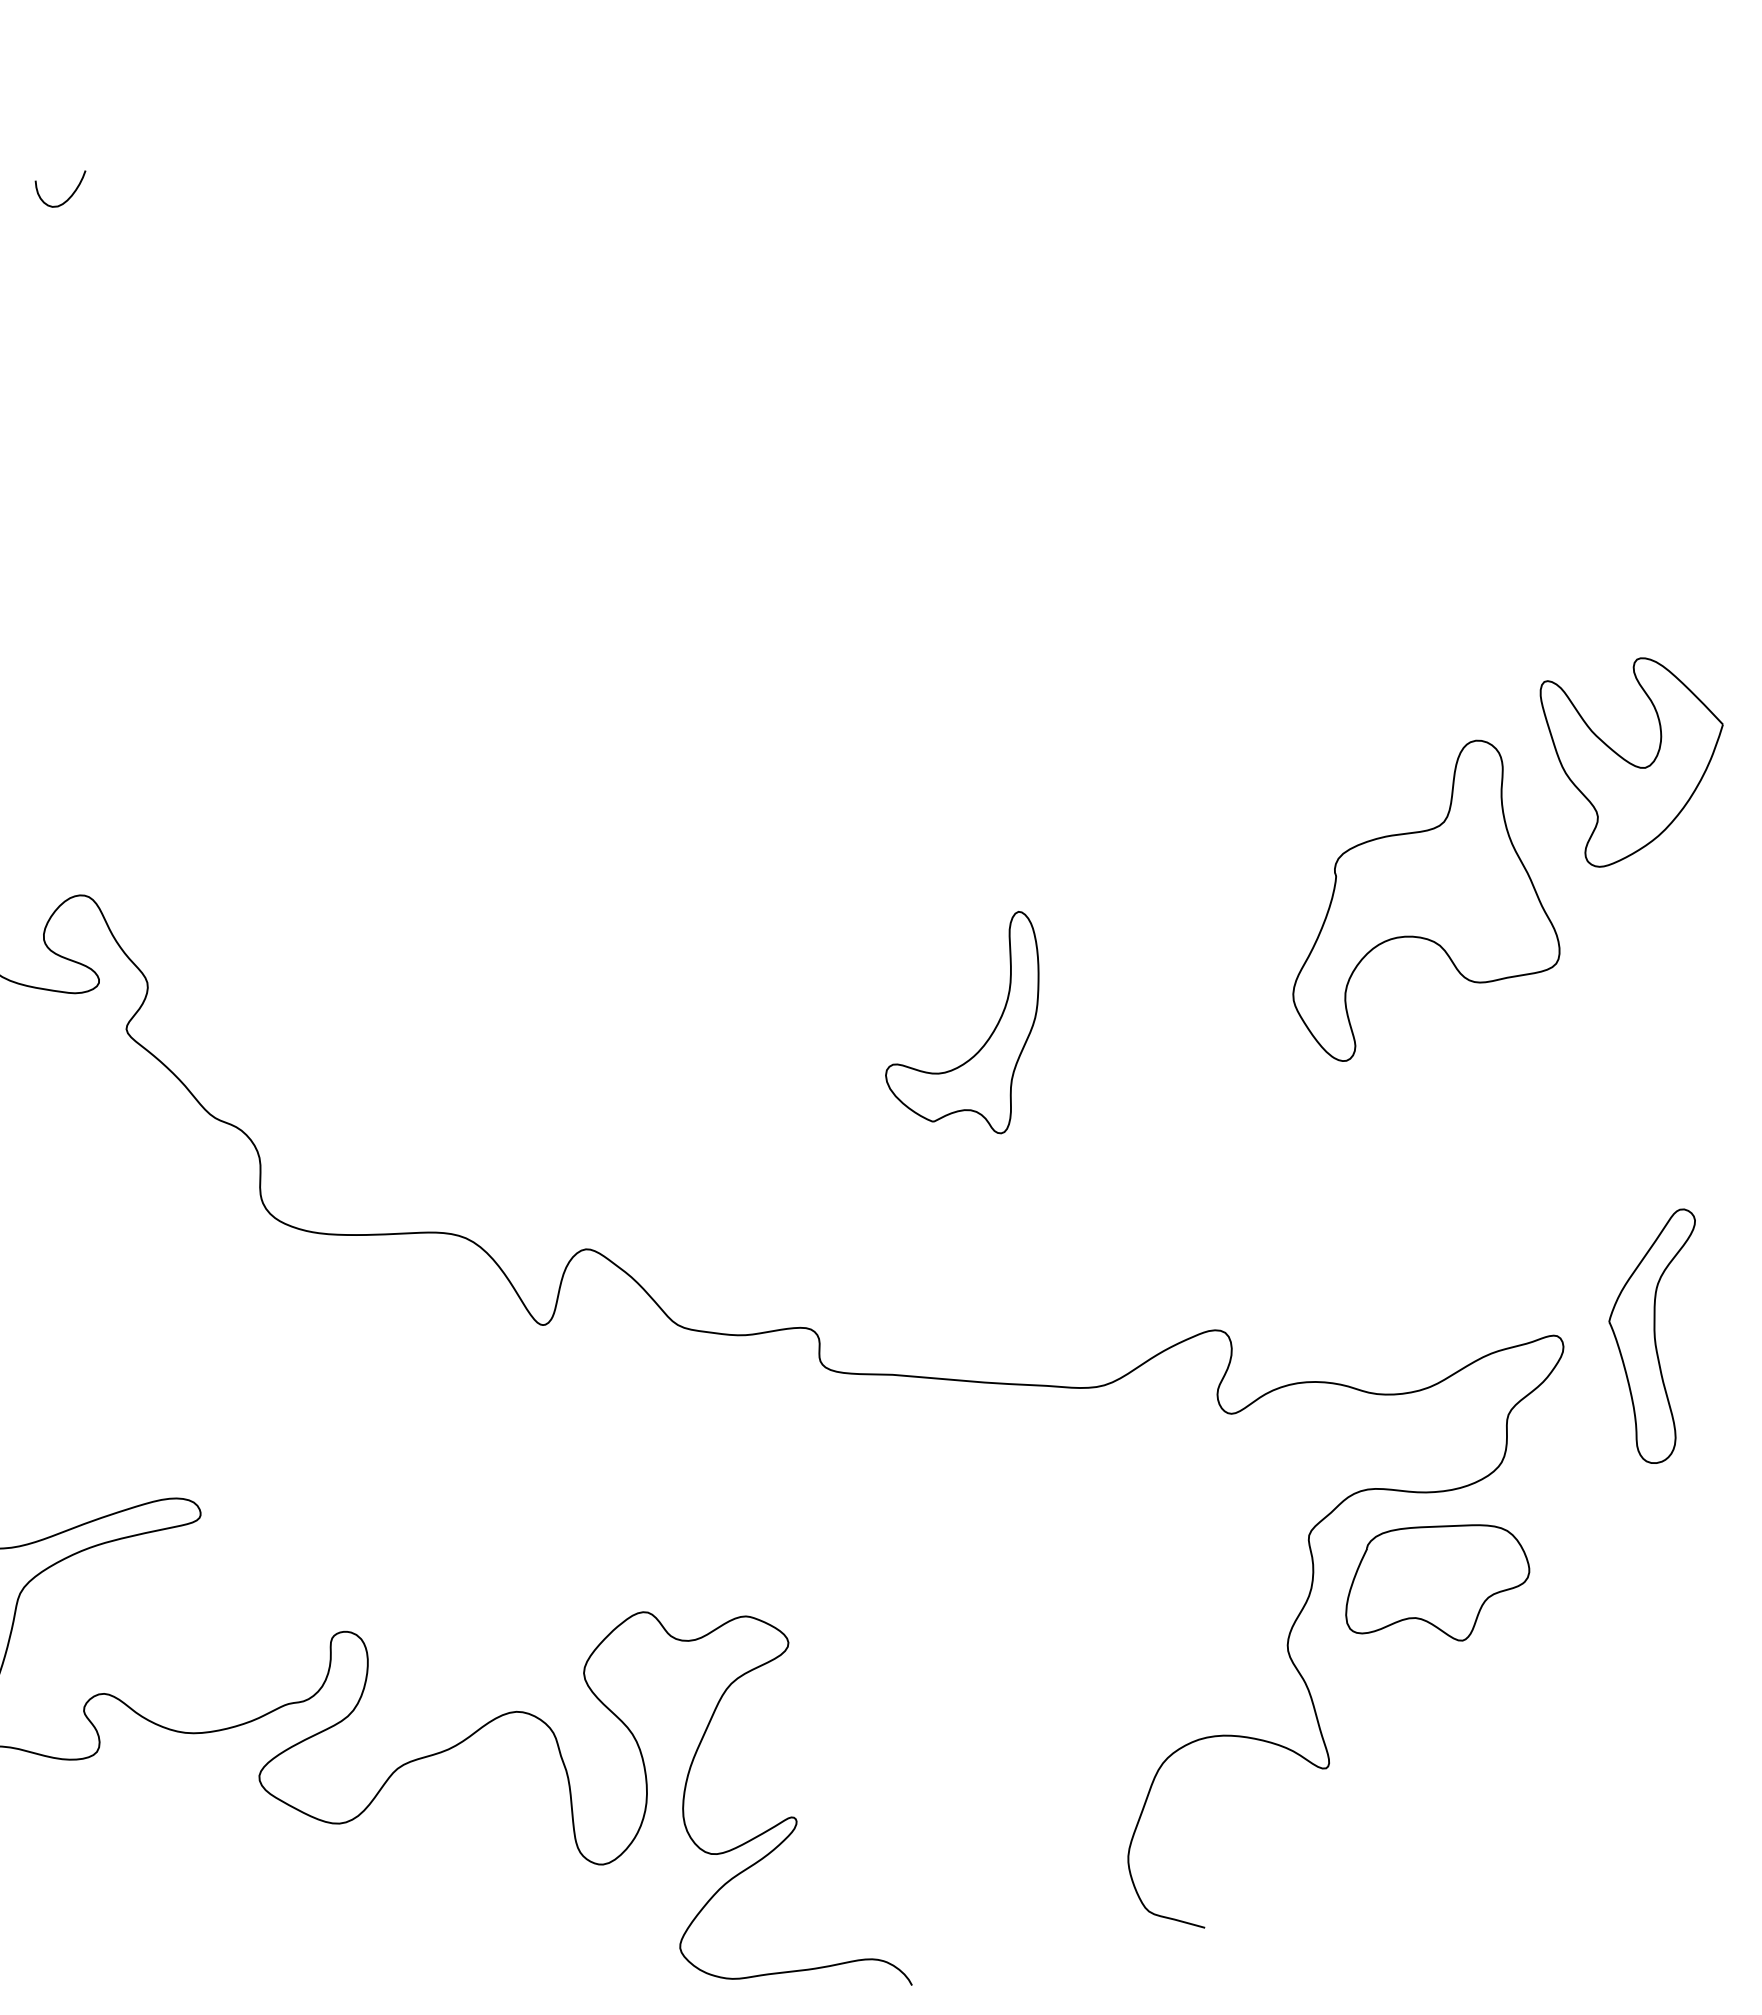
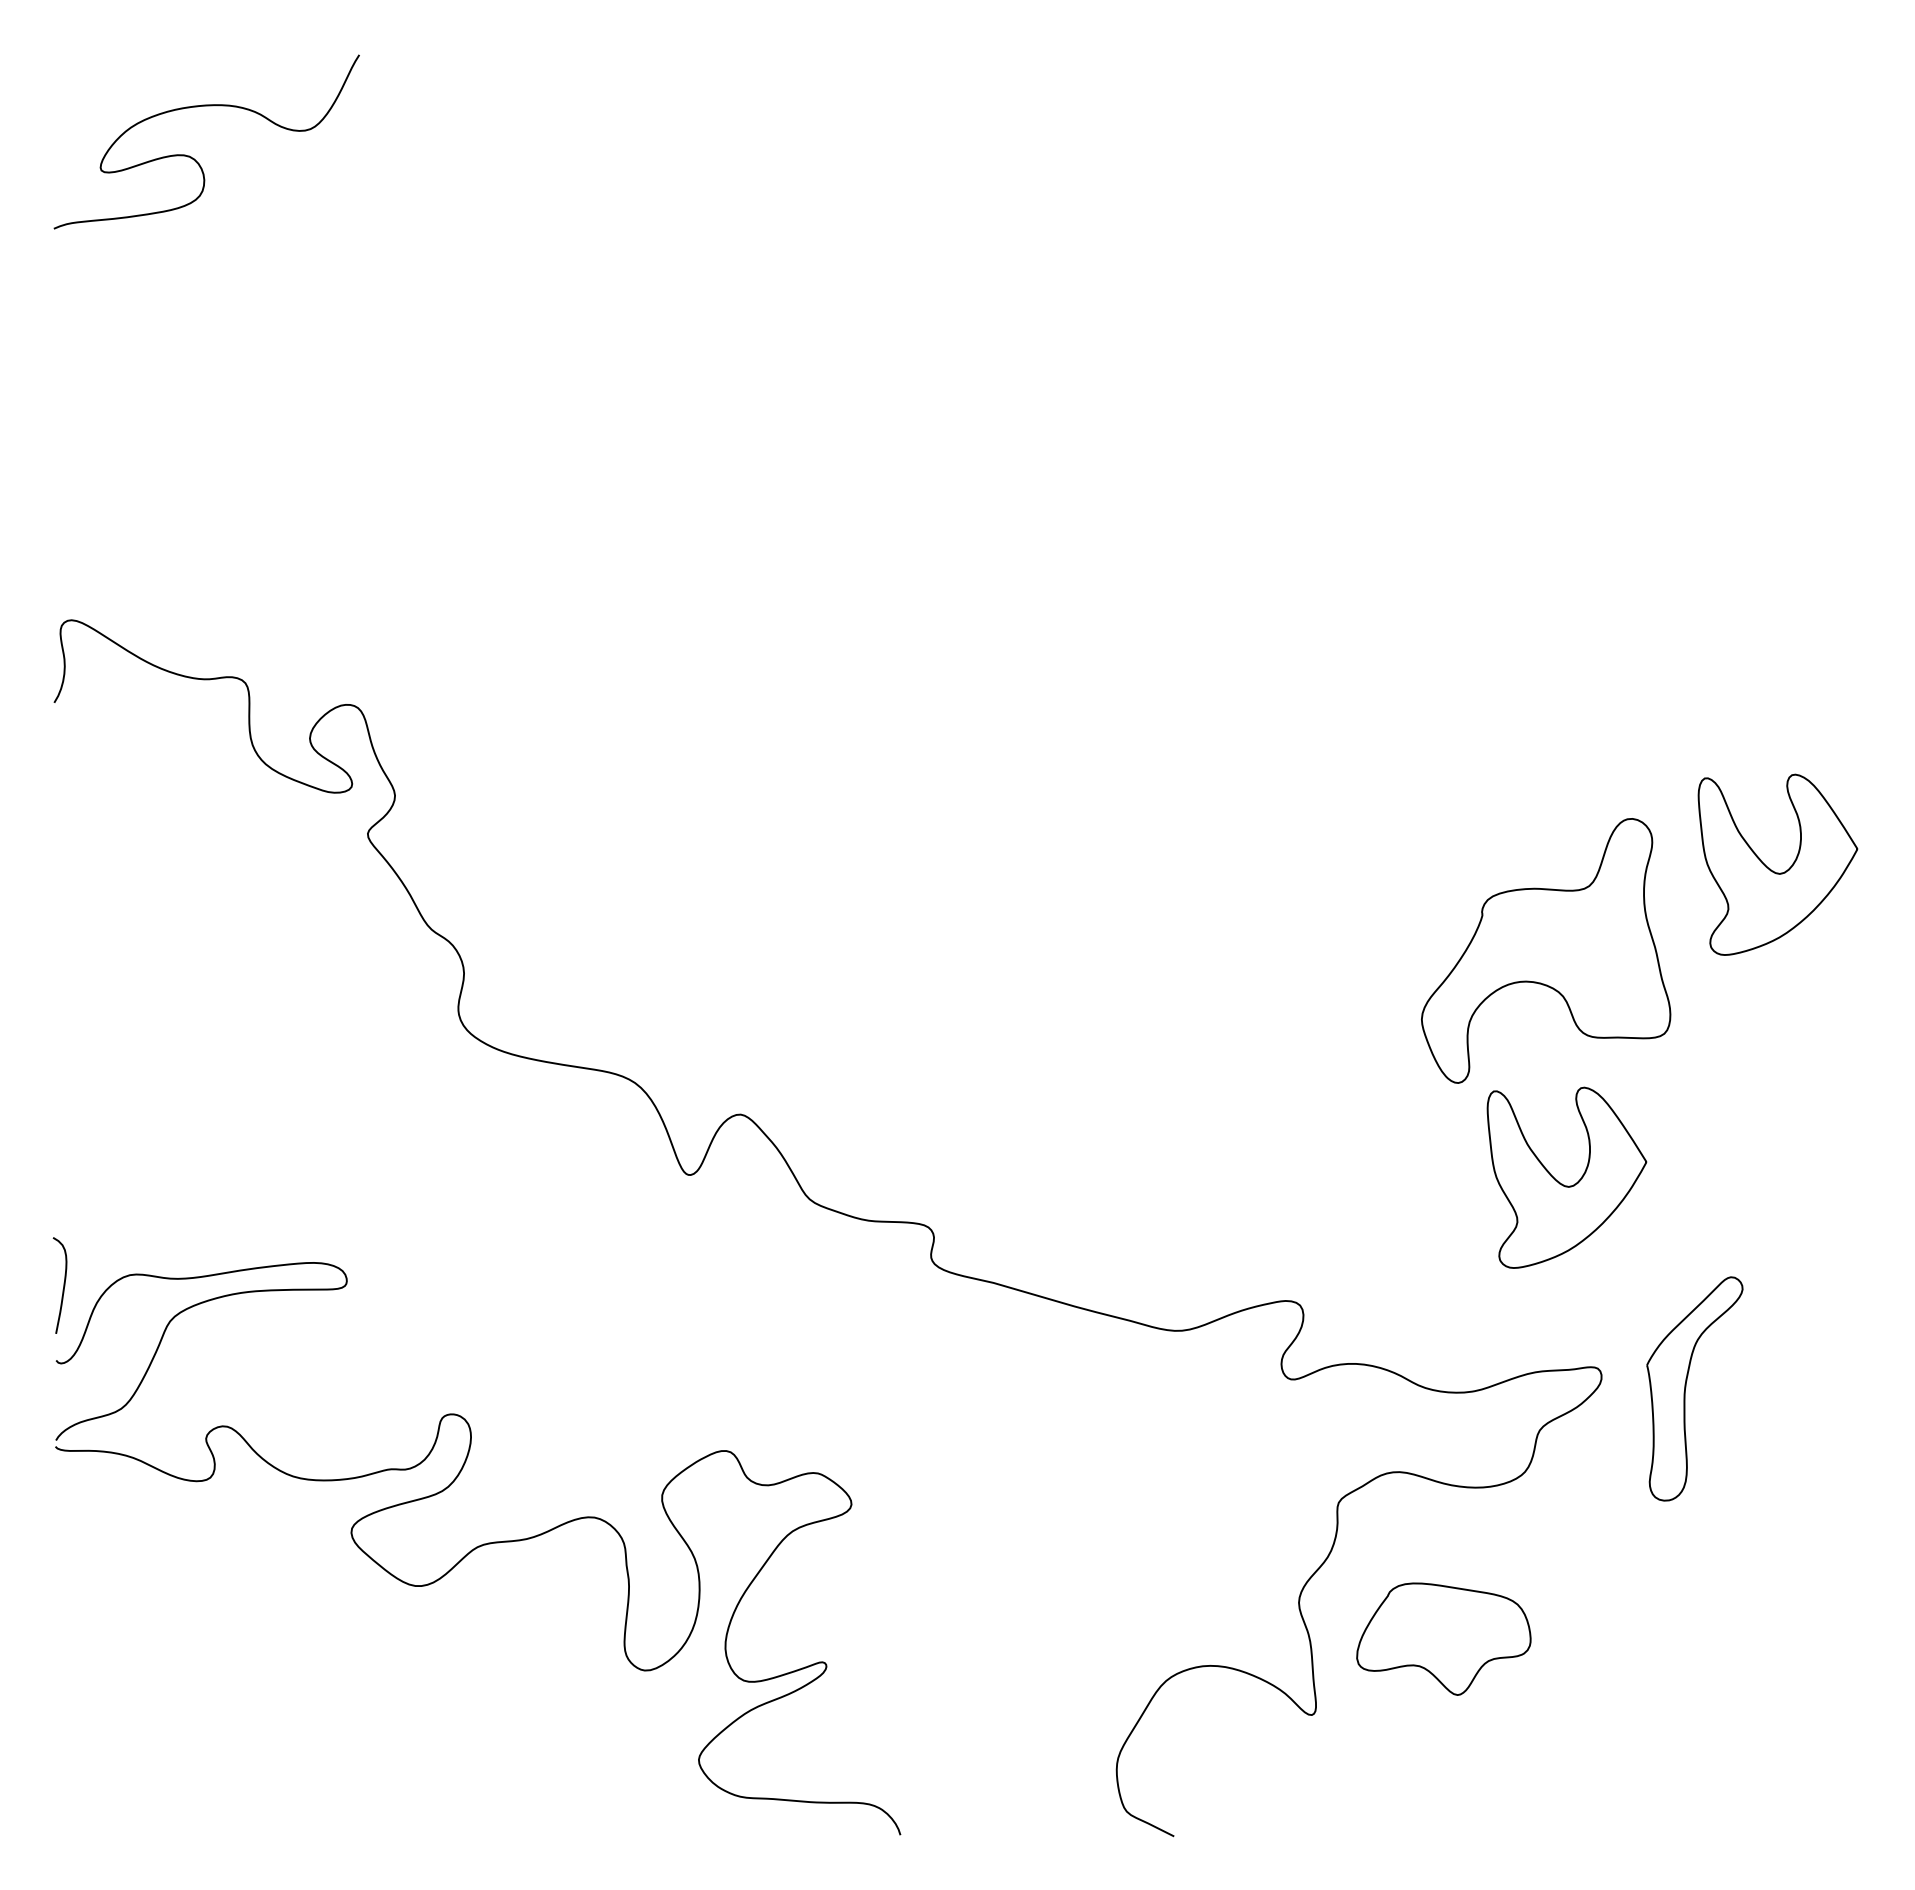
curve: (70, 195) -> (468, 74), removed
part: (981, 1047) -> (1132, 1004), removed
part: (1479, 1145) -> (1562, 1183), added
part: (1435, 1583) -> (1443, 1638), moved

